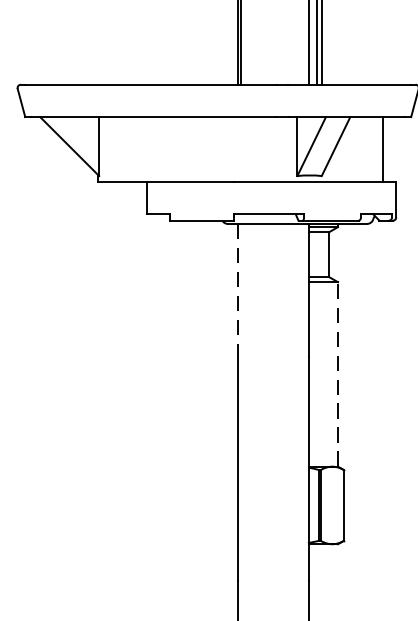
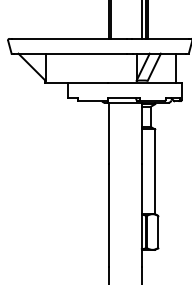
line: (238, 290) -> (109, 133), dashed -> solid
line: (338, 373) -> (155, 171), dashed -> solid

